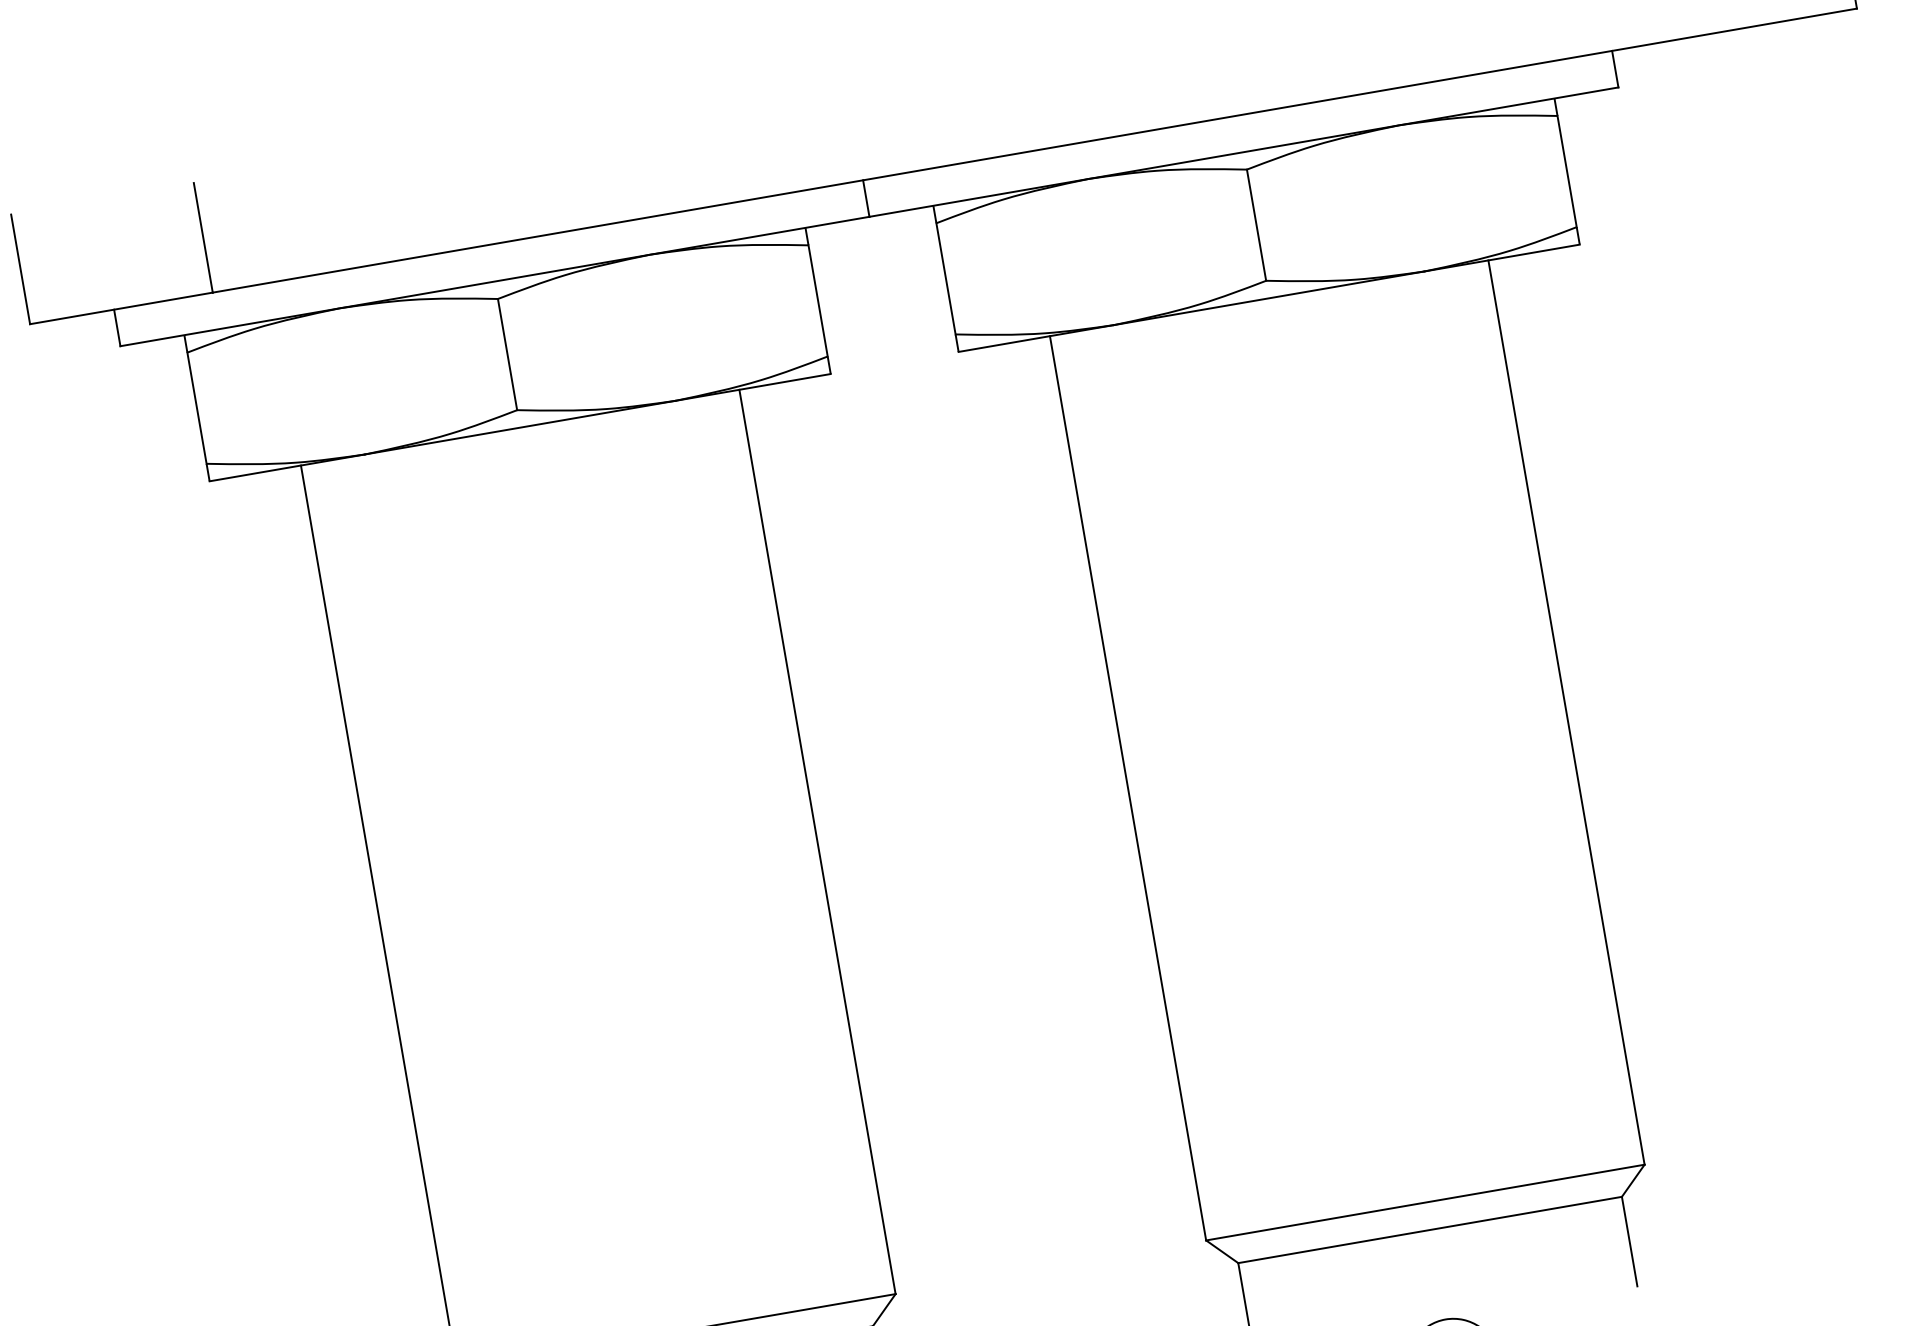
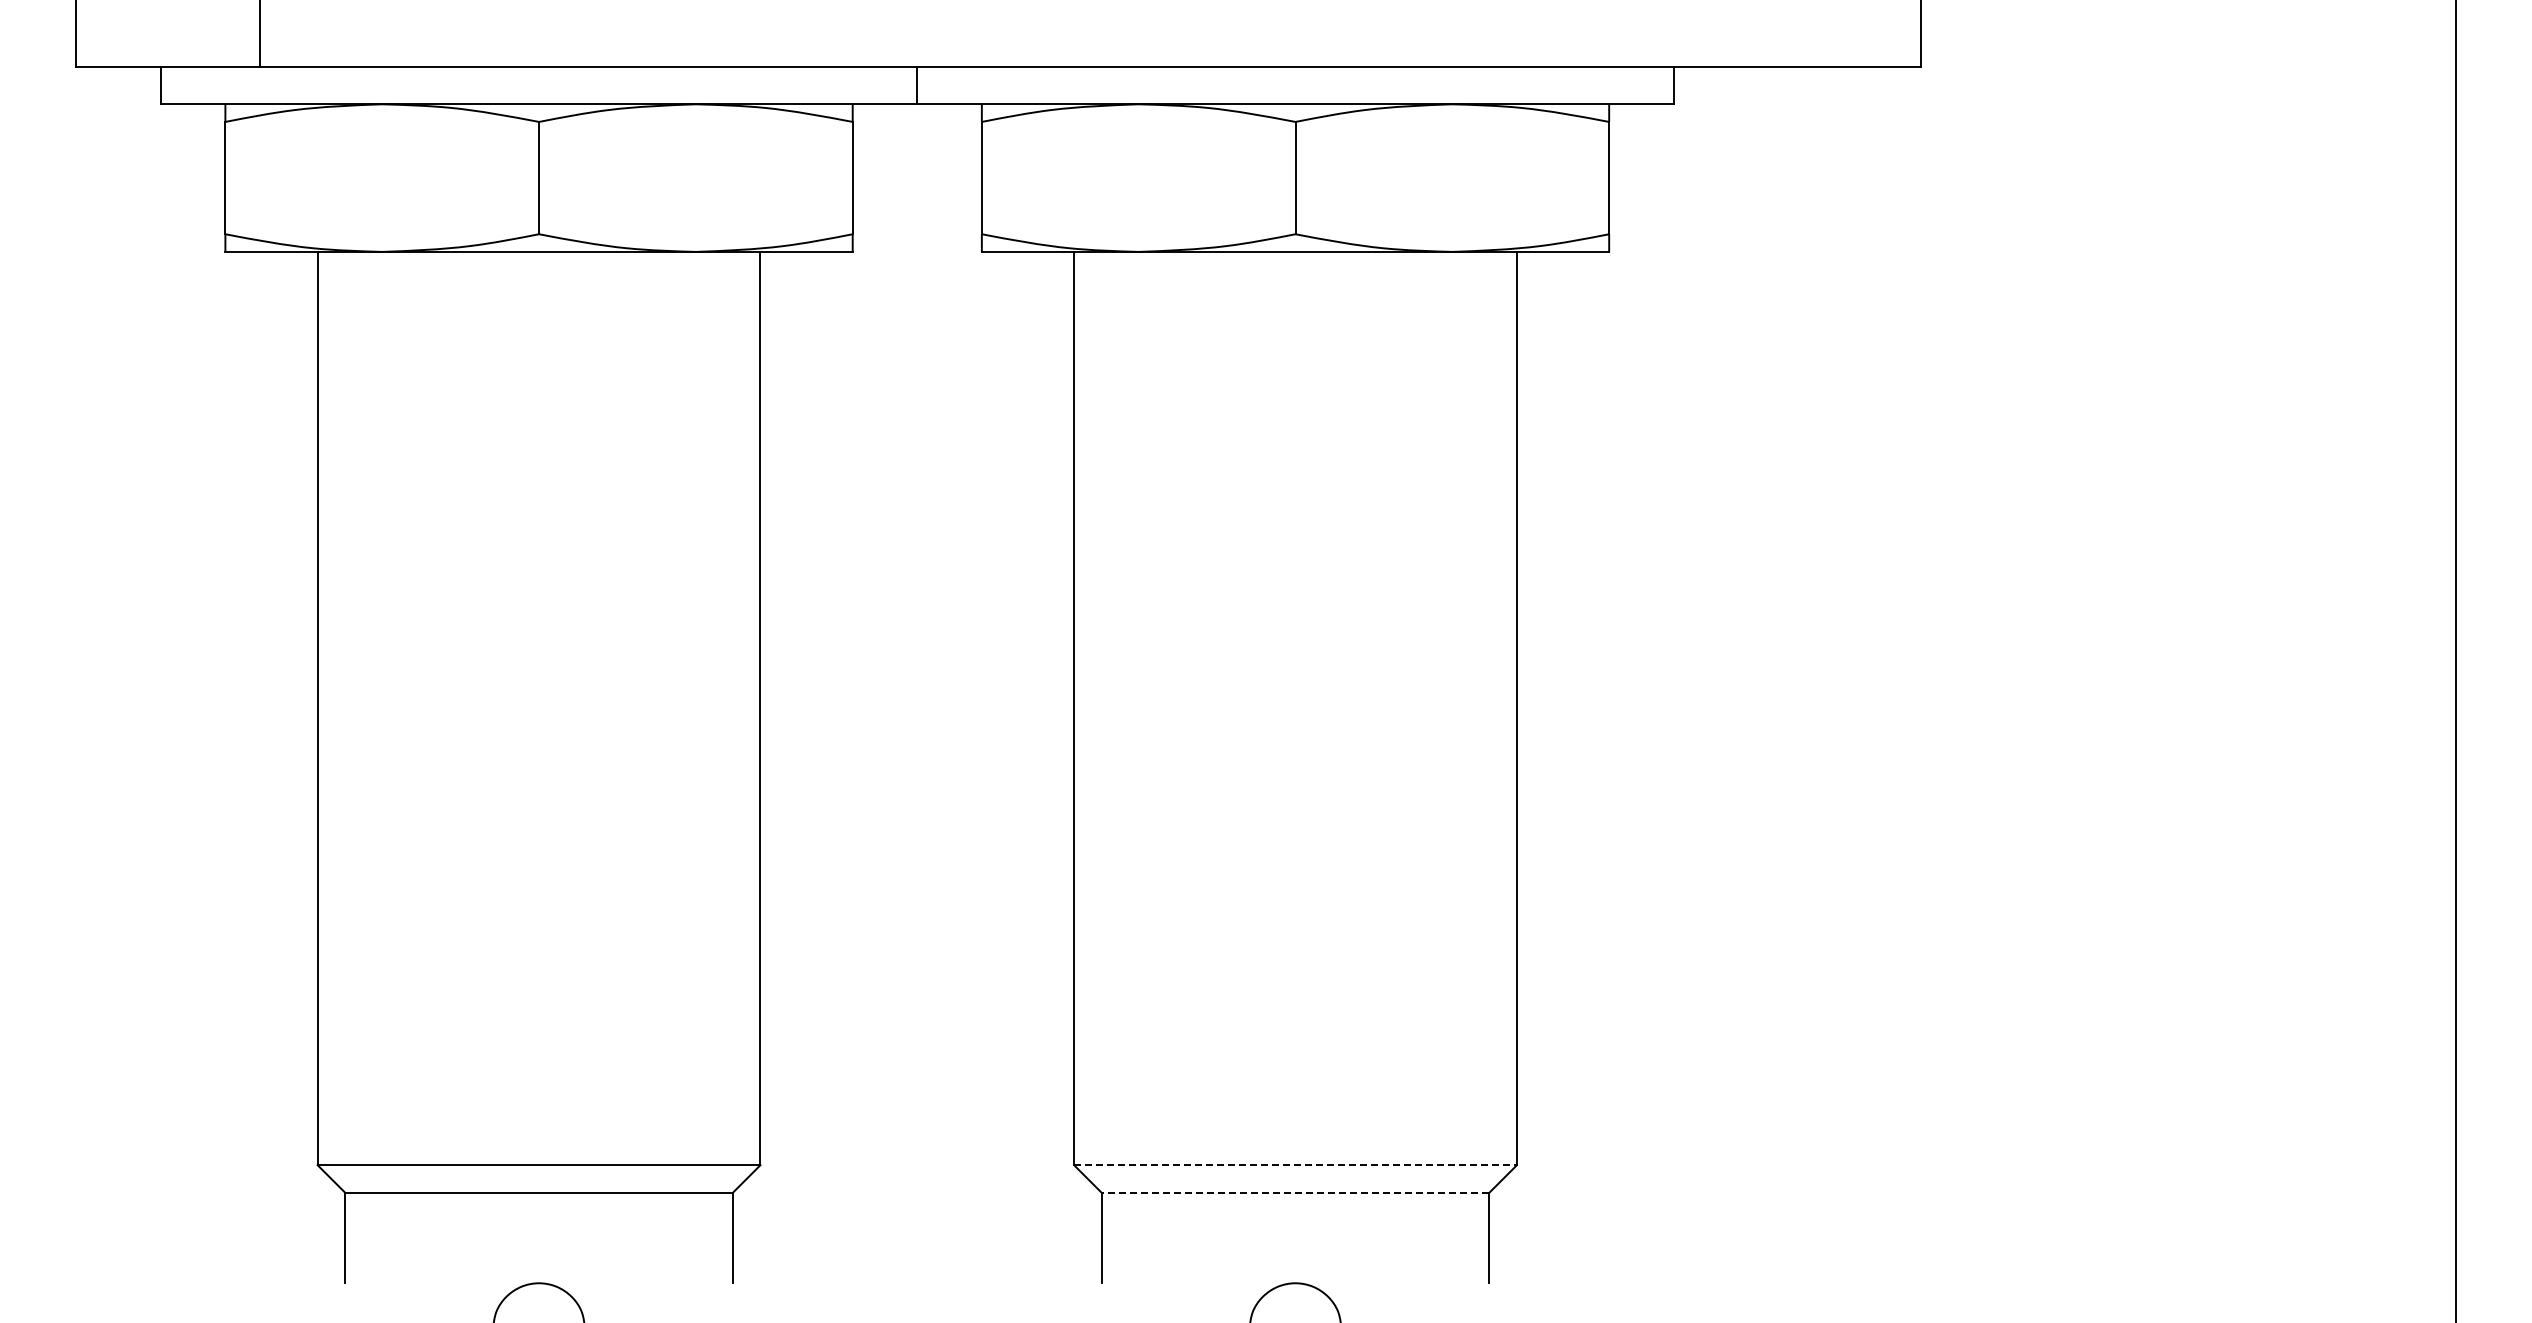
line: (1426, 1202) -> (1296, 1165), solid -> dashed
line: (1430, 1229) -> (1295, 1192), solid -> dashed

